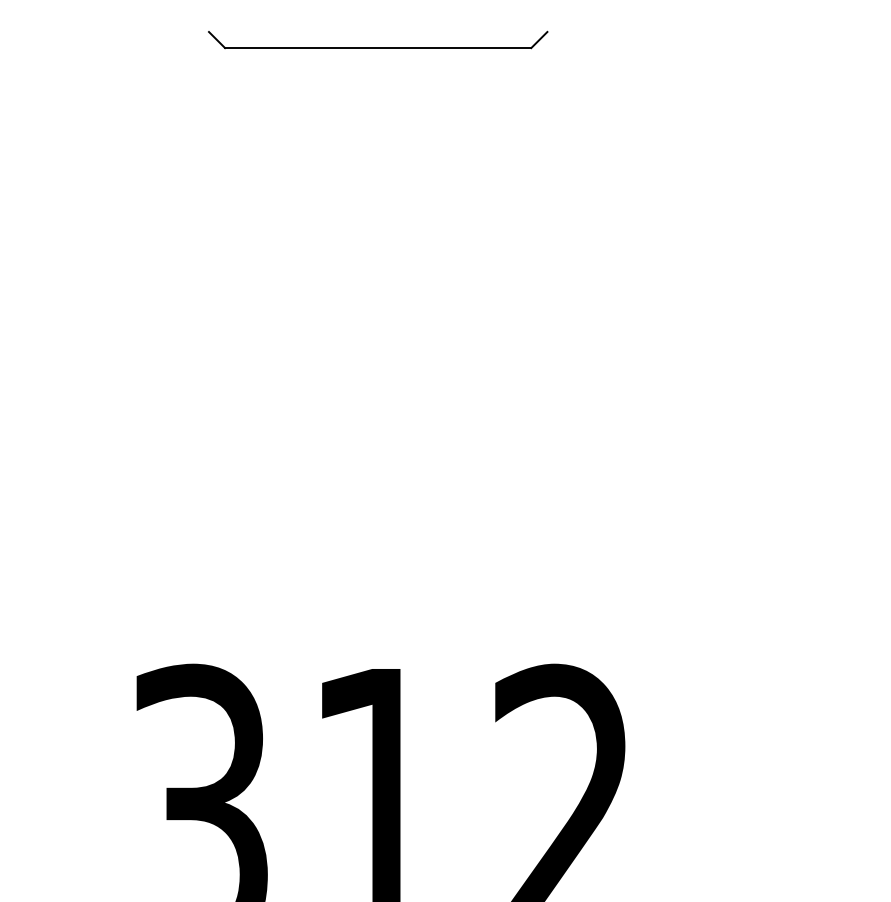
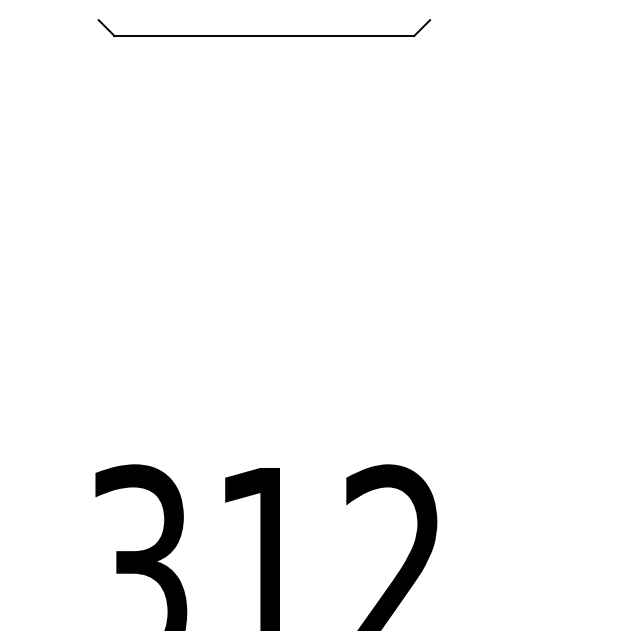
part: (378, 39) -> (264, 27), size x1.4

